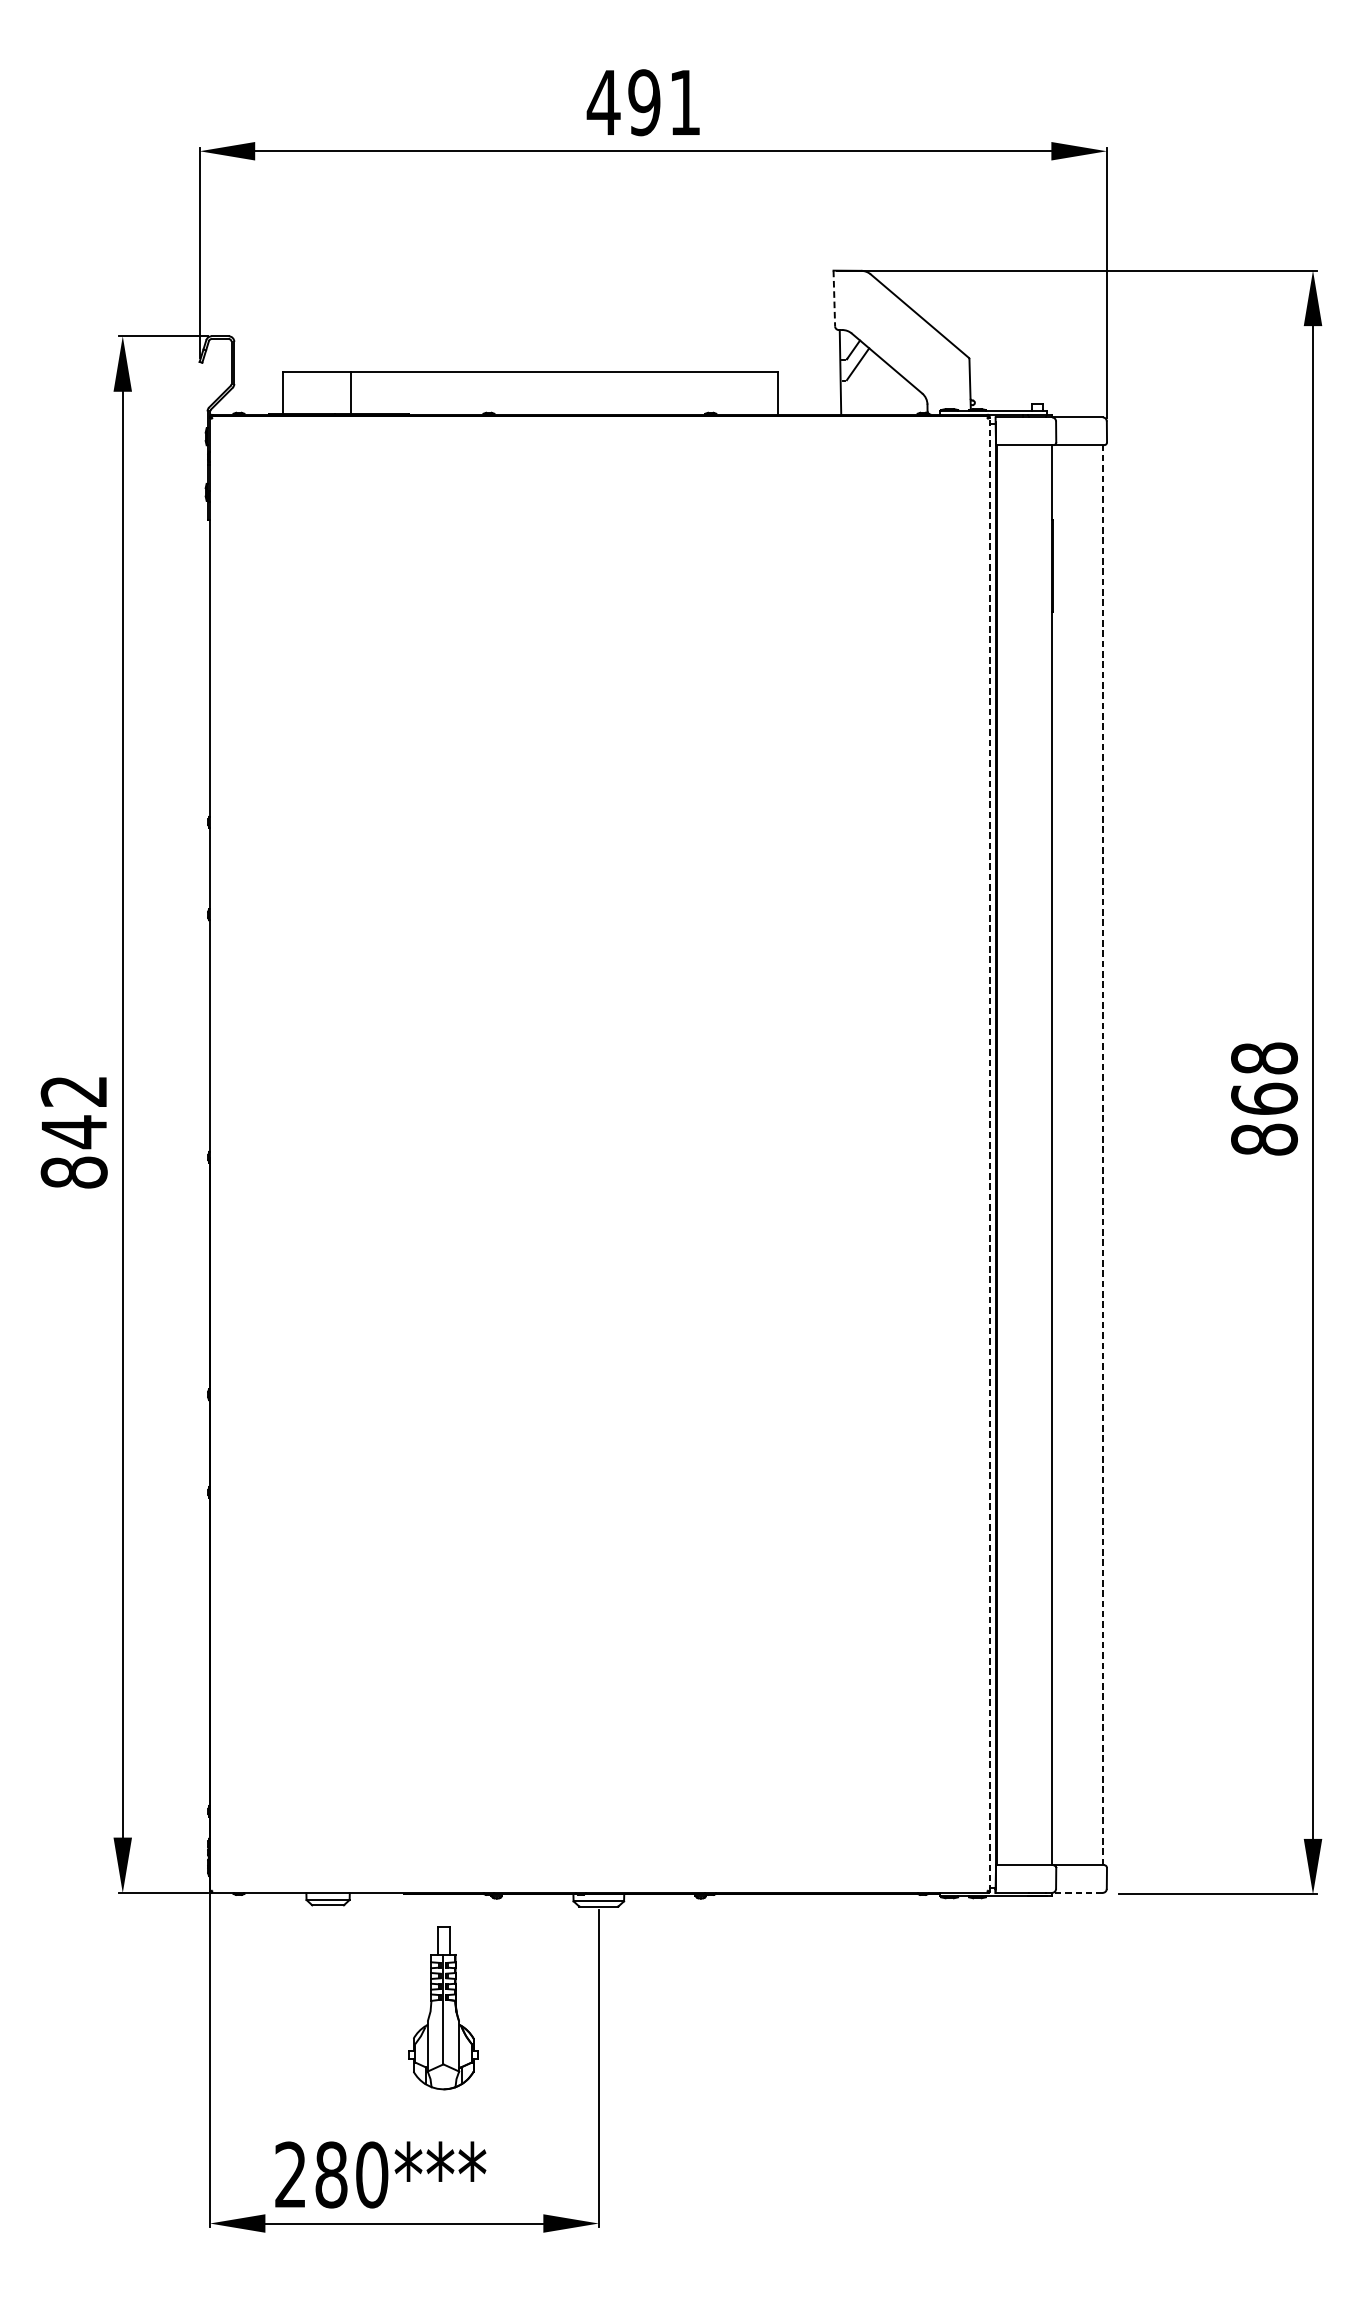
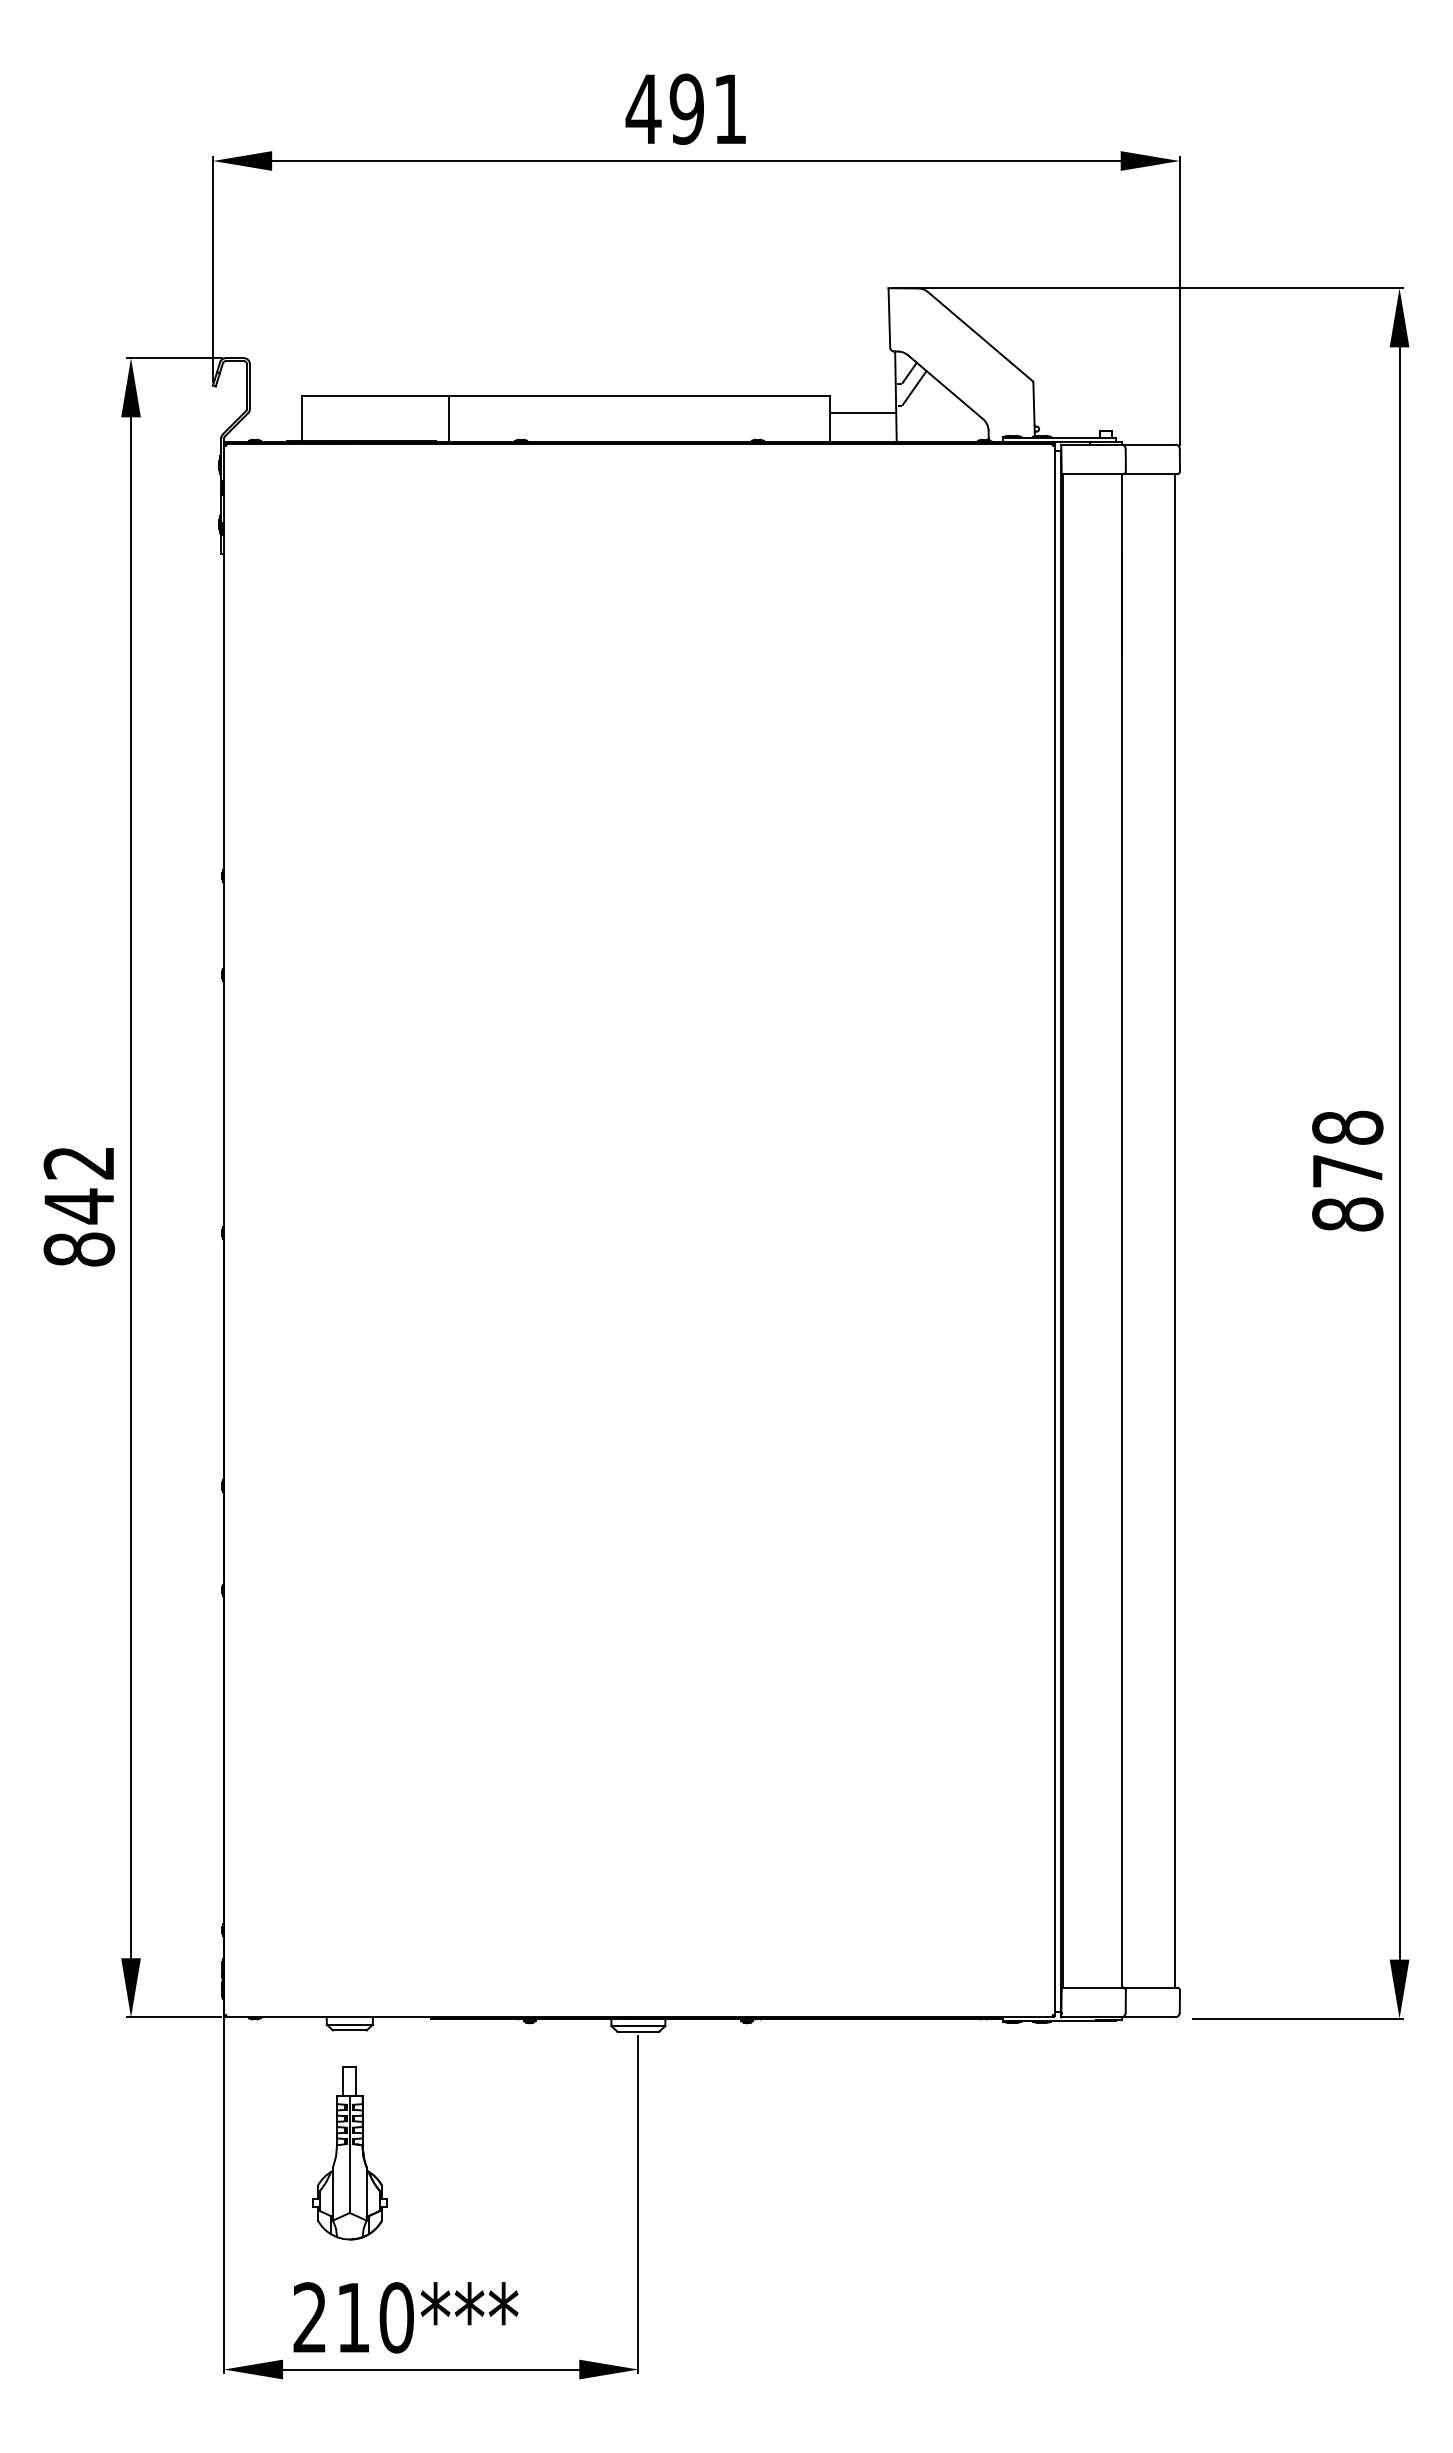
line: (834, 298) -> (889, 317), dashed -> solid
line: (809, 387) -> (862, 412), added
line: (351, 392) -> (449, 418), moved
text: (1264, 1098) -> (1347, 1170), 868 -> 878
line: (990, 1154) -> (1055, 1230), dashed -> solid
line: (1102, 1154) -> (1175, 1230), dashed -> solid
line: (1077, 1893) -> (1148, 2017), dashed -> solid
part: (443, 2008) -> (349, 2153), moved
text: (331, 2174) -> (353, 2317), 280*** -> 210***

